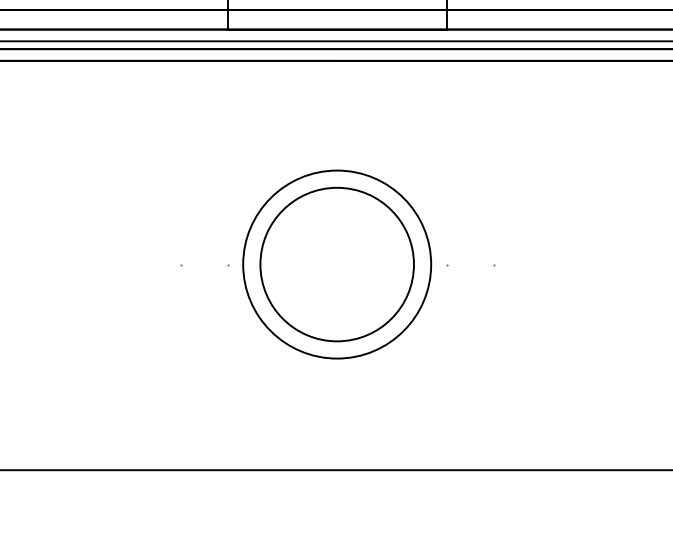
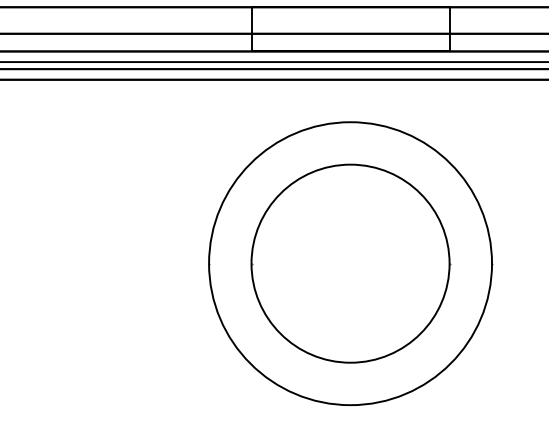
circle: (336, 264) -> (349, 263), size x1.43
circle: (336, 264) -> (349, 263), size x1.67

